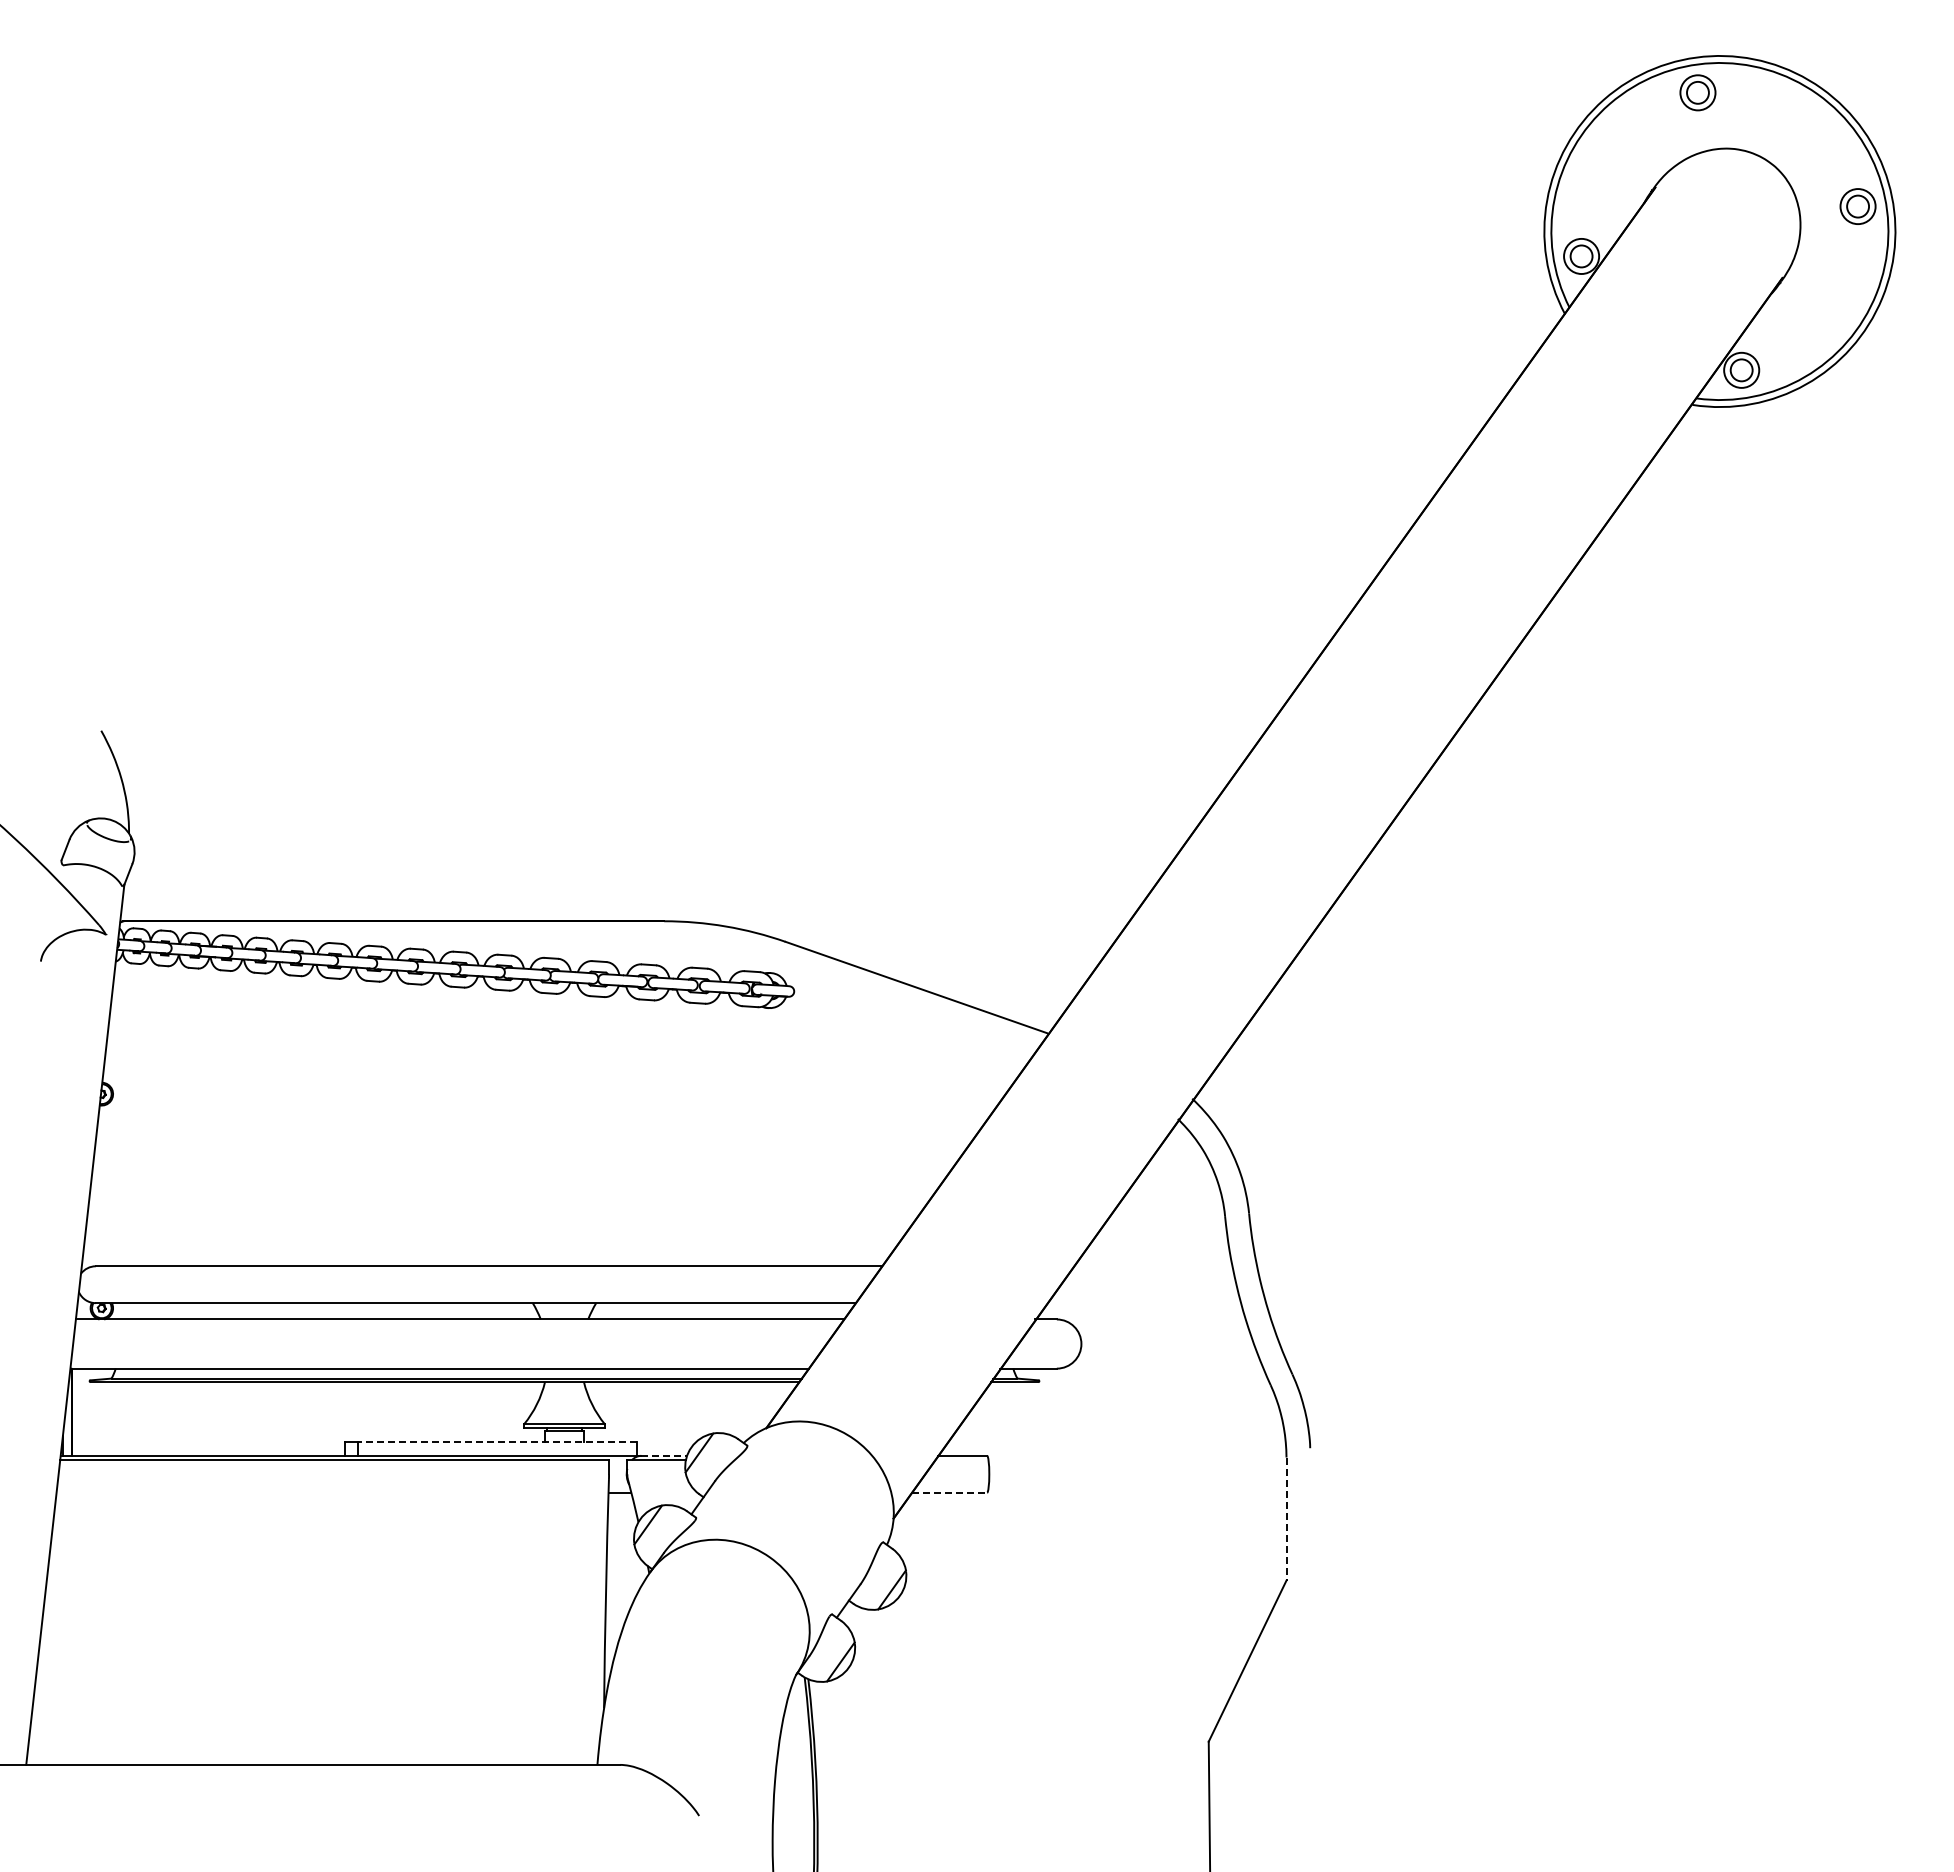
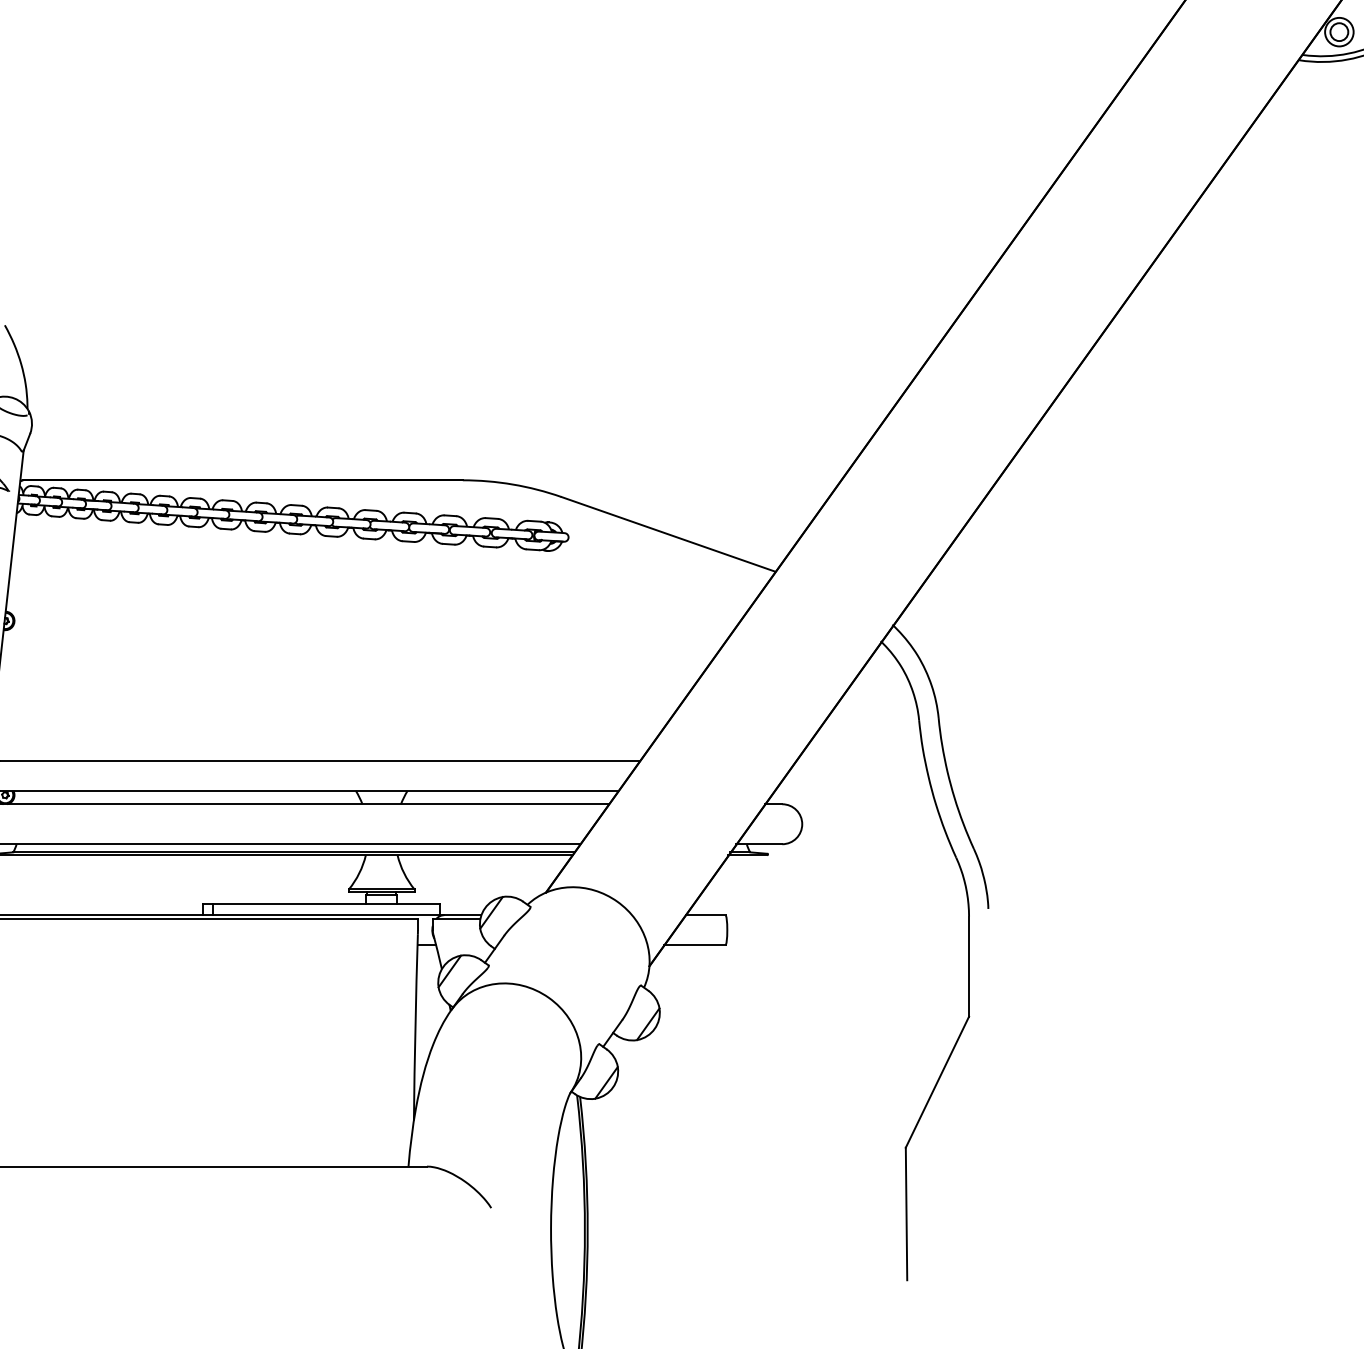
line: (496, 1441) -> (326, 903), dashed -> solid
line: (664, 1455) -> (463, 914), dashed -> solid
line: (949, 1492) -> (694, 945), dashed -> solid
line: (1286, 1519) -> (969, 966), dashed -> solid

